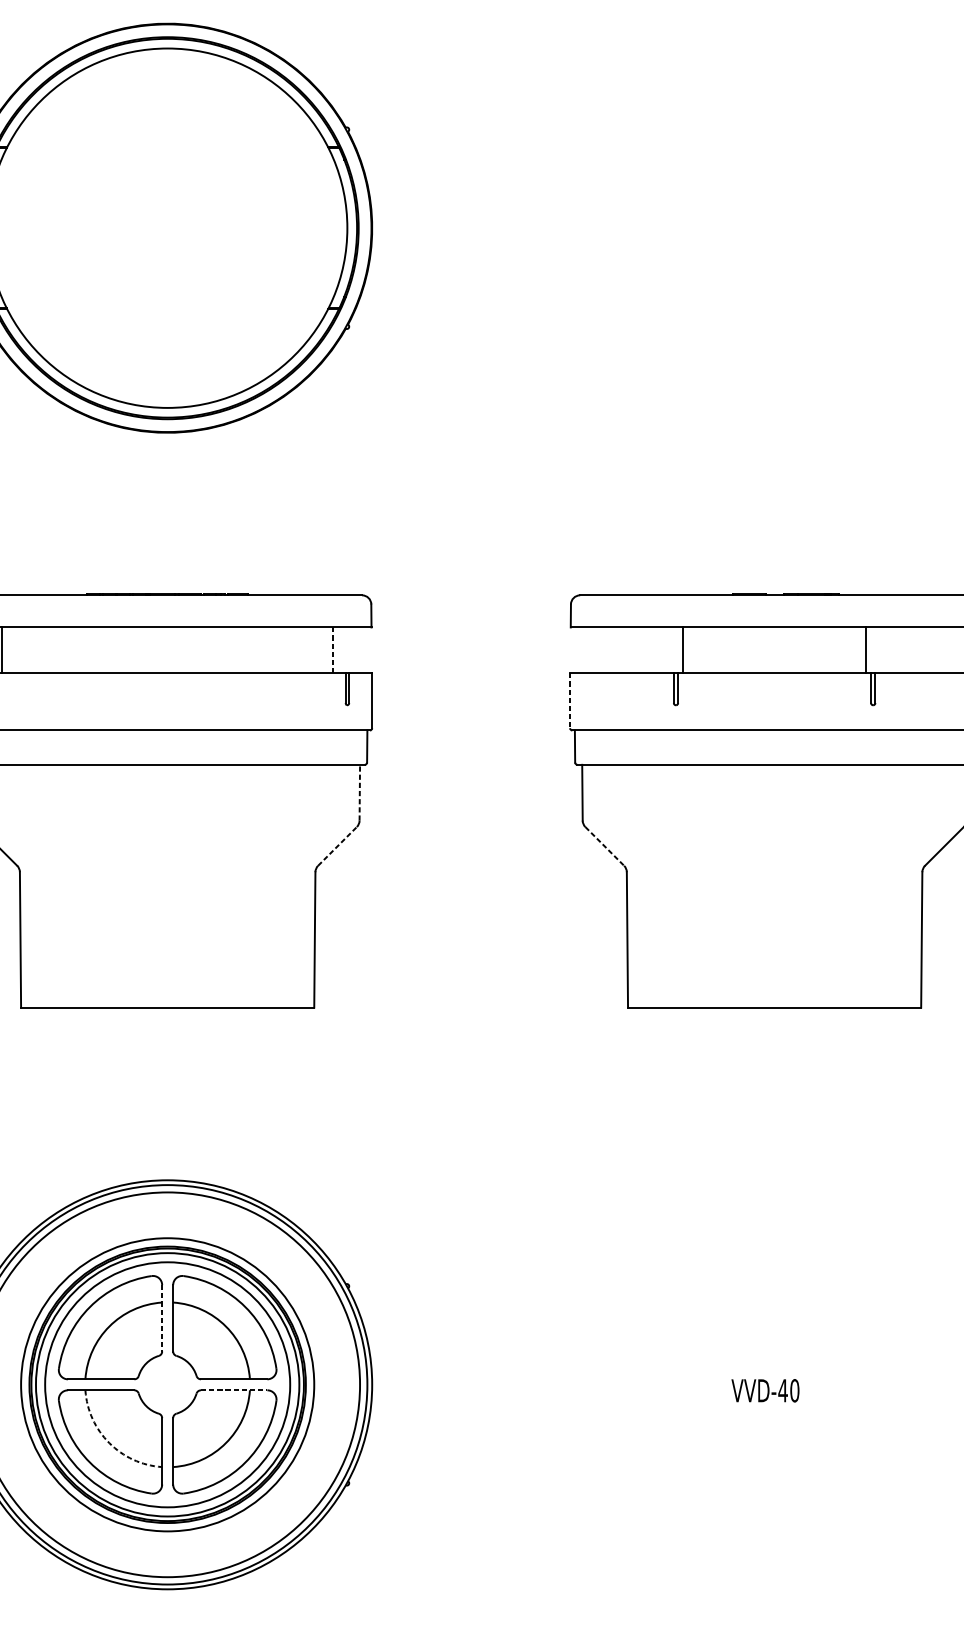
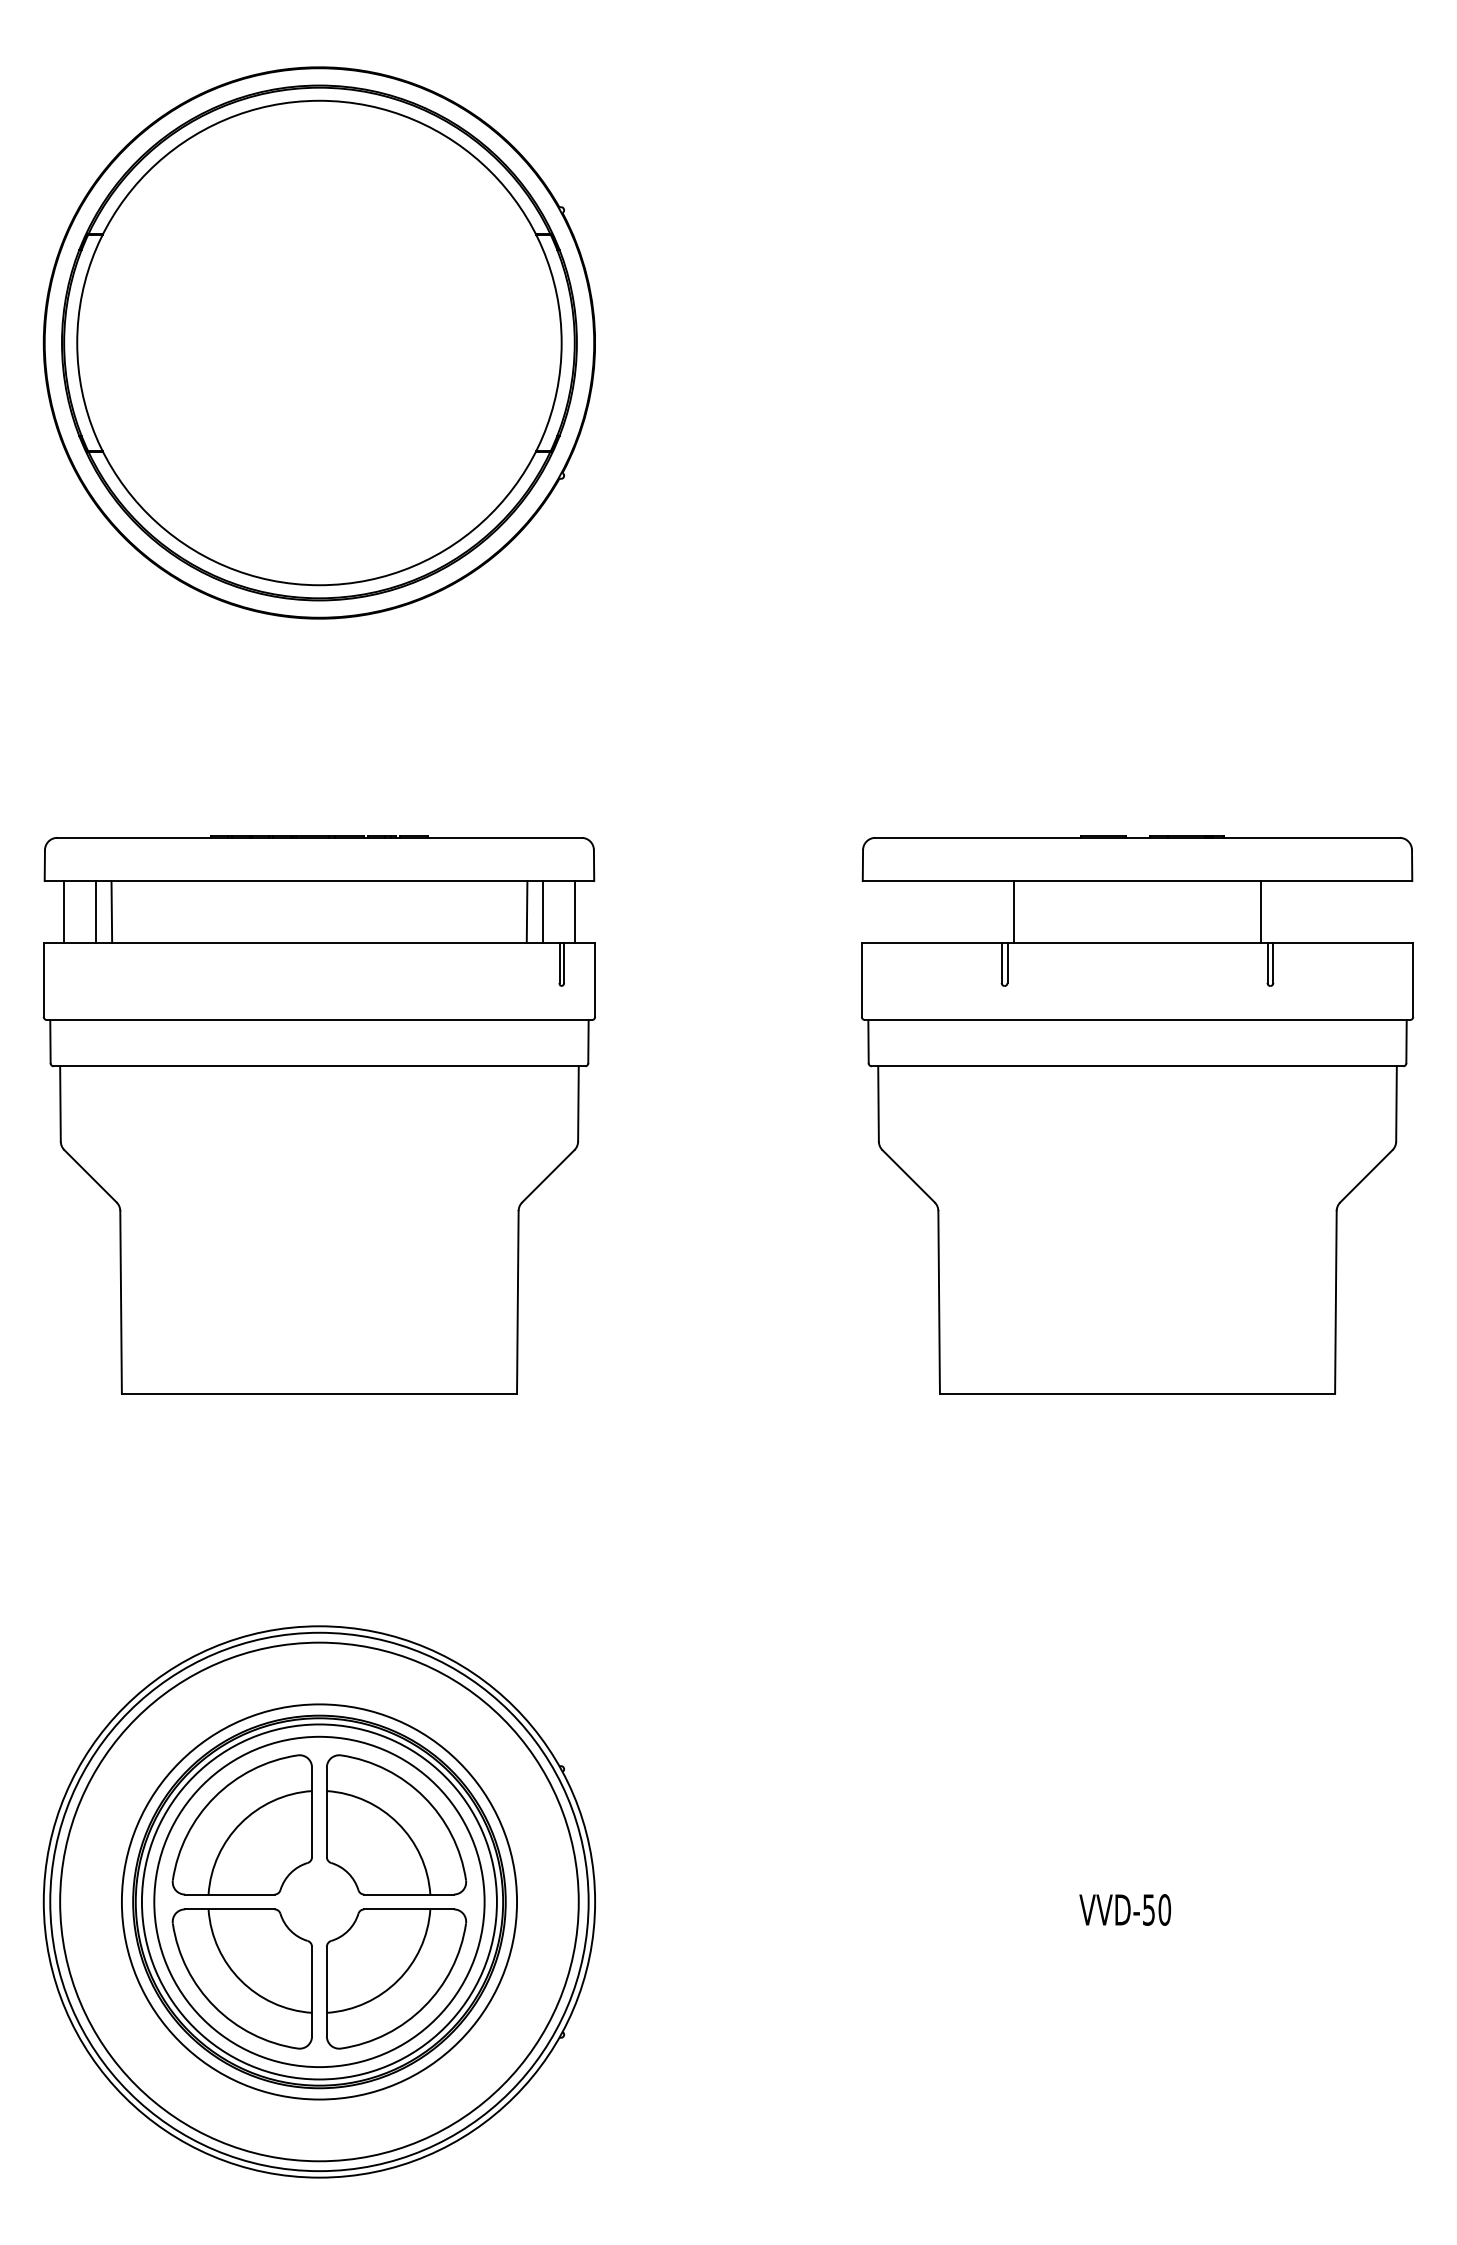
line: (13, 649) -> (111, 911), added
line: (321, 649) -> (526, 911), added
line: (333, 649) -> (542, 911), dashed -> solid
line: (356, 649) -> (574, 911), added
line: (569, 701) -> (861, 980), dashed -> solid
line: (359, 792) -> (578, 1103), dashed -> solid
line: (337, 846) -> (548, 1176), dashed -> solid
line: (604, 846) -> (908, 1176), dashed -> solid
line: (162, 1318) -> (312, 1812), dashed -> solid
line: (234, 1390) -> (409, 1909), dashed -> solid
text: (782, 1390) -> (1148, 1909), VVD-40 -> VVD-50
arc: (109, 1443) -> (240, 1980), dashed -> solid

